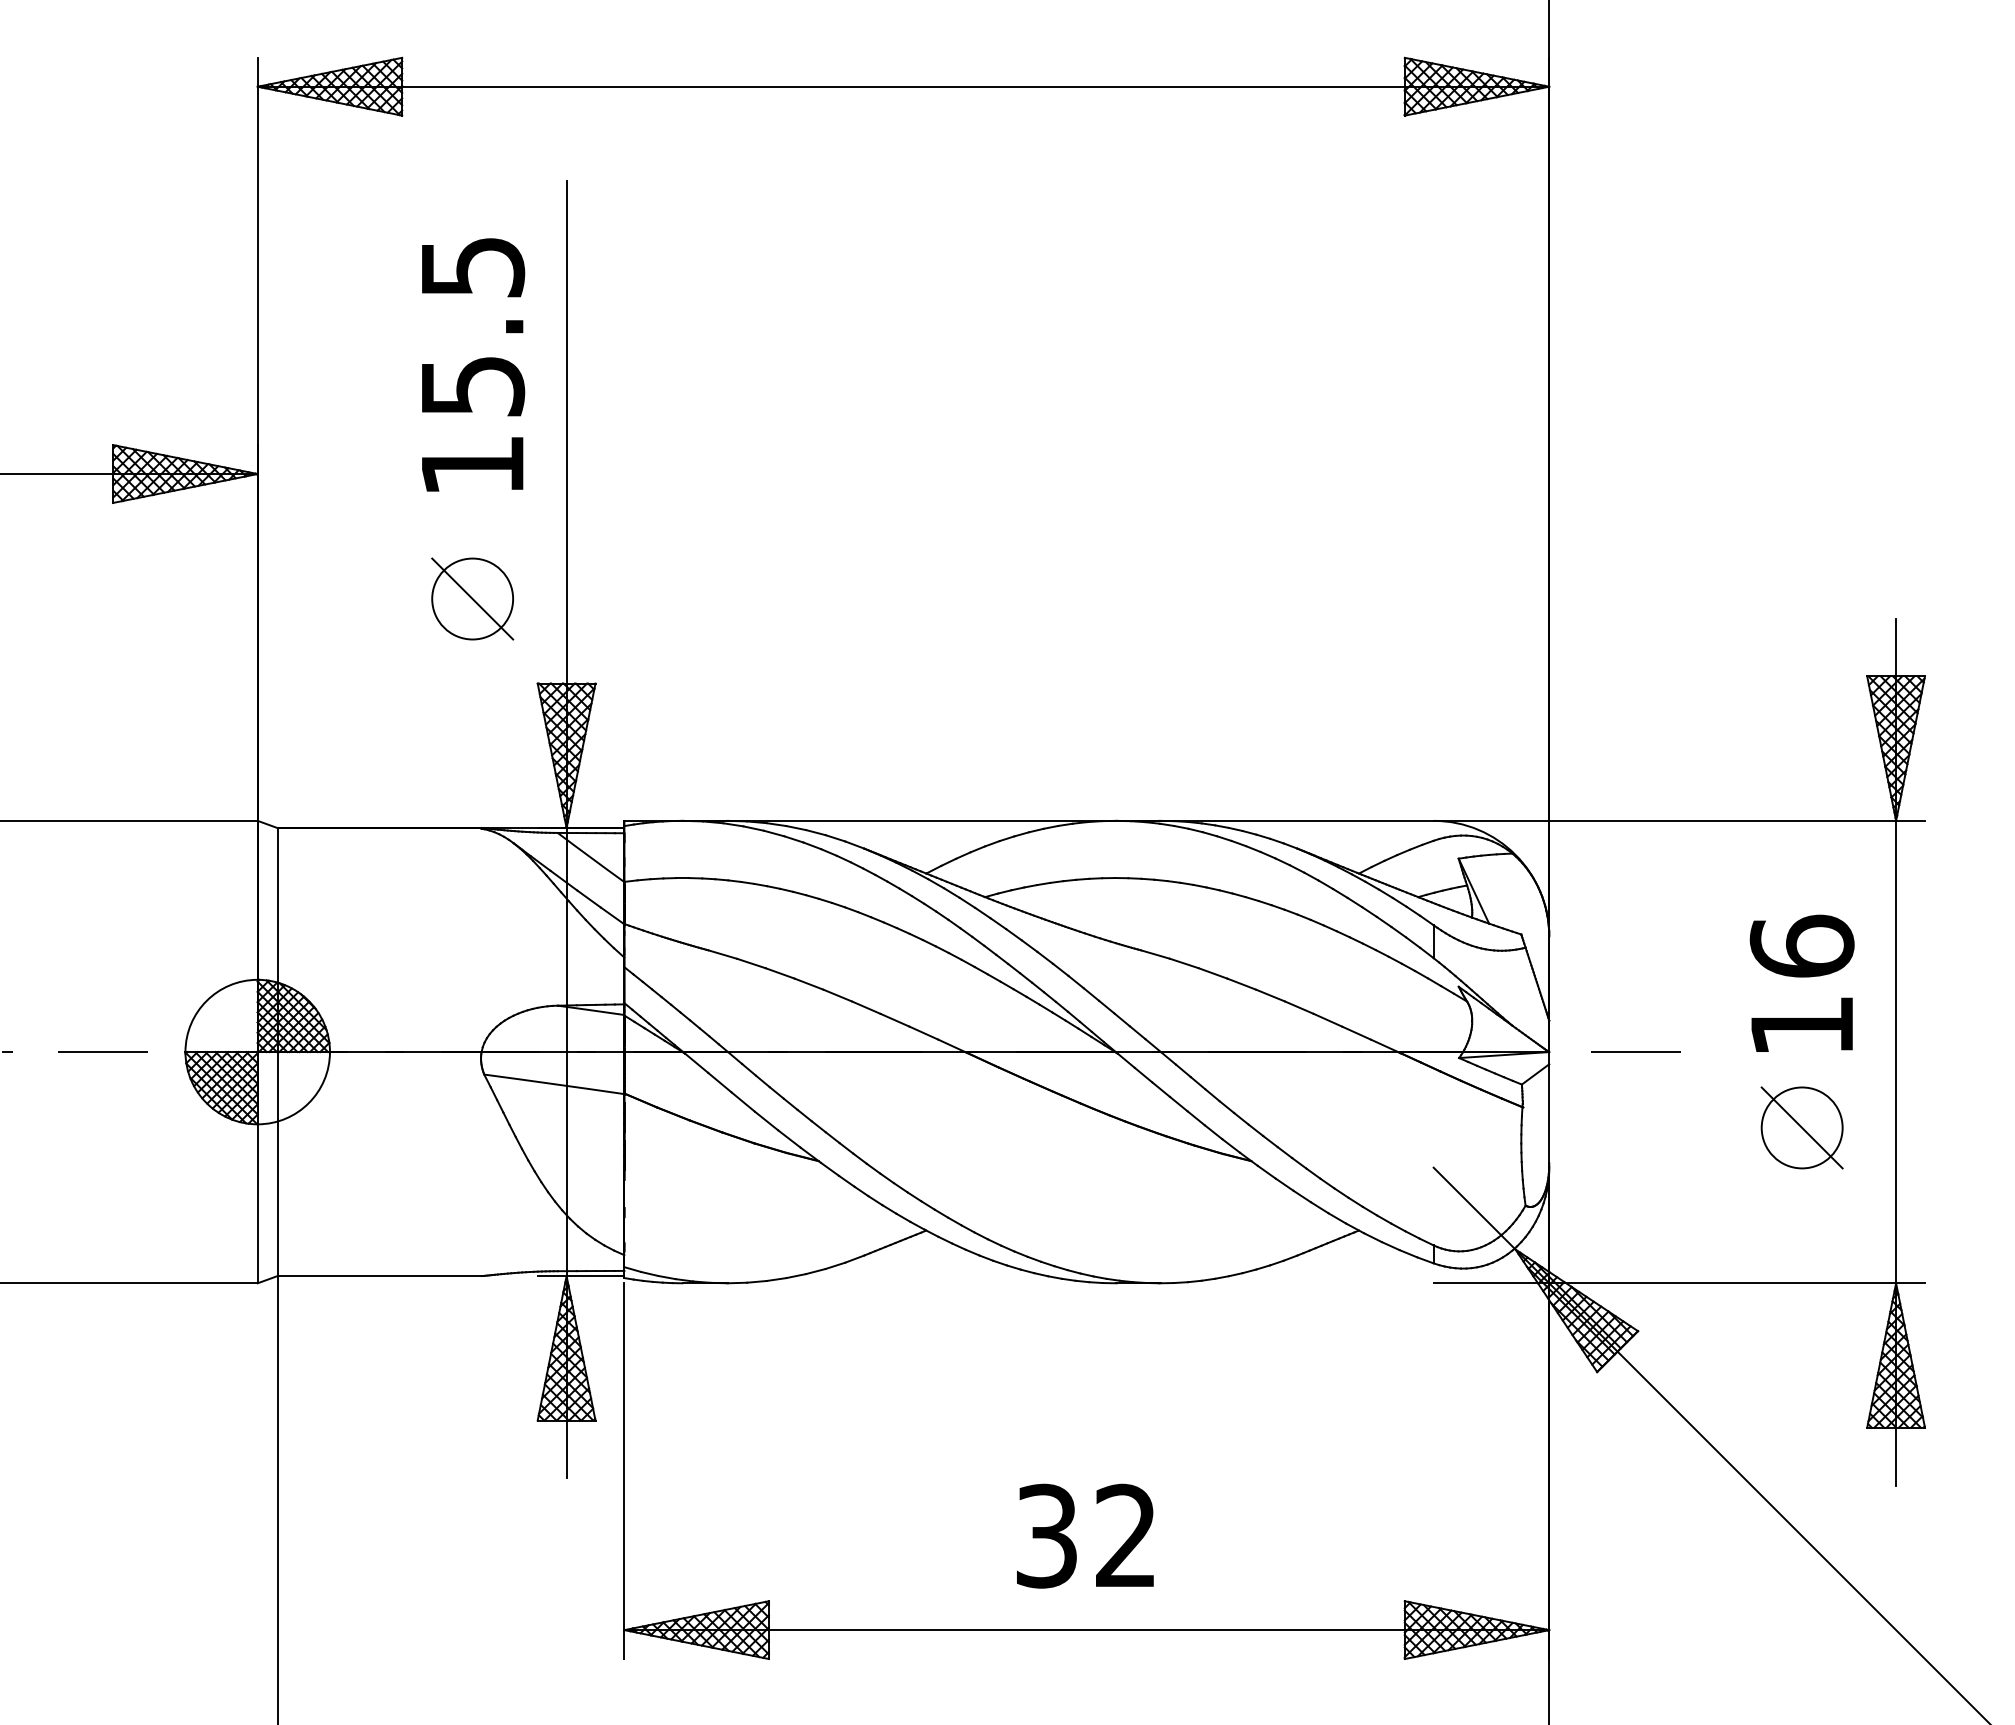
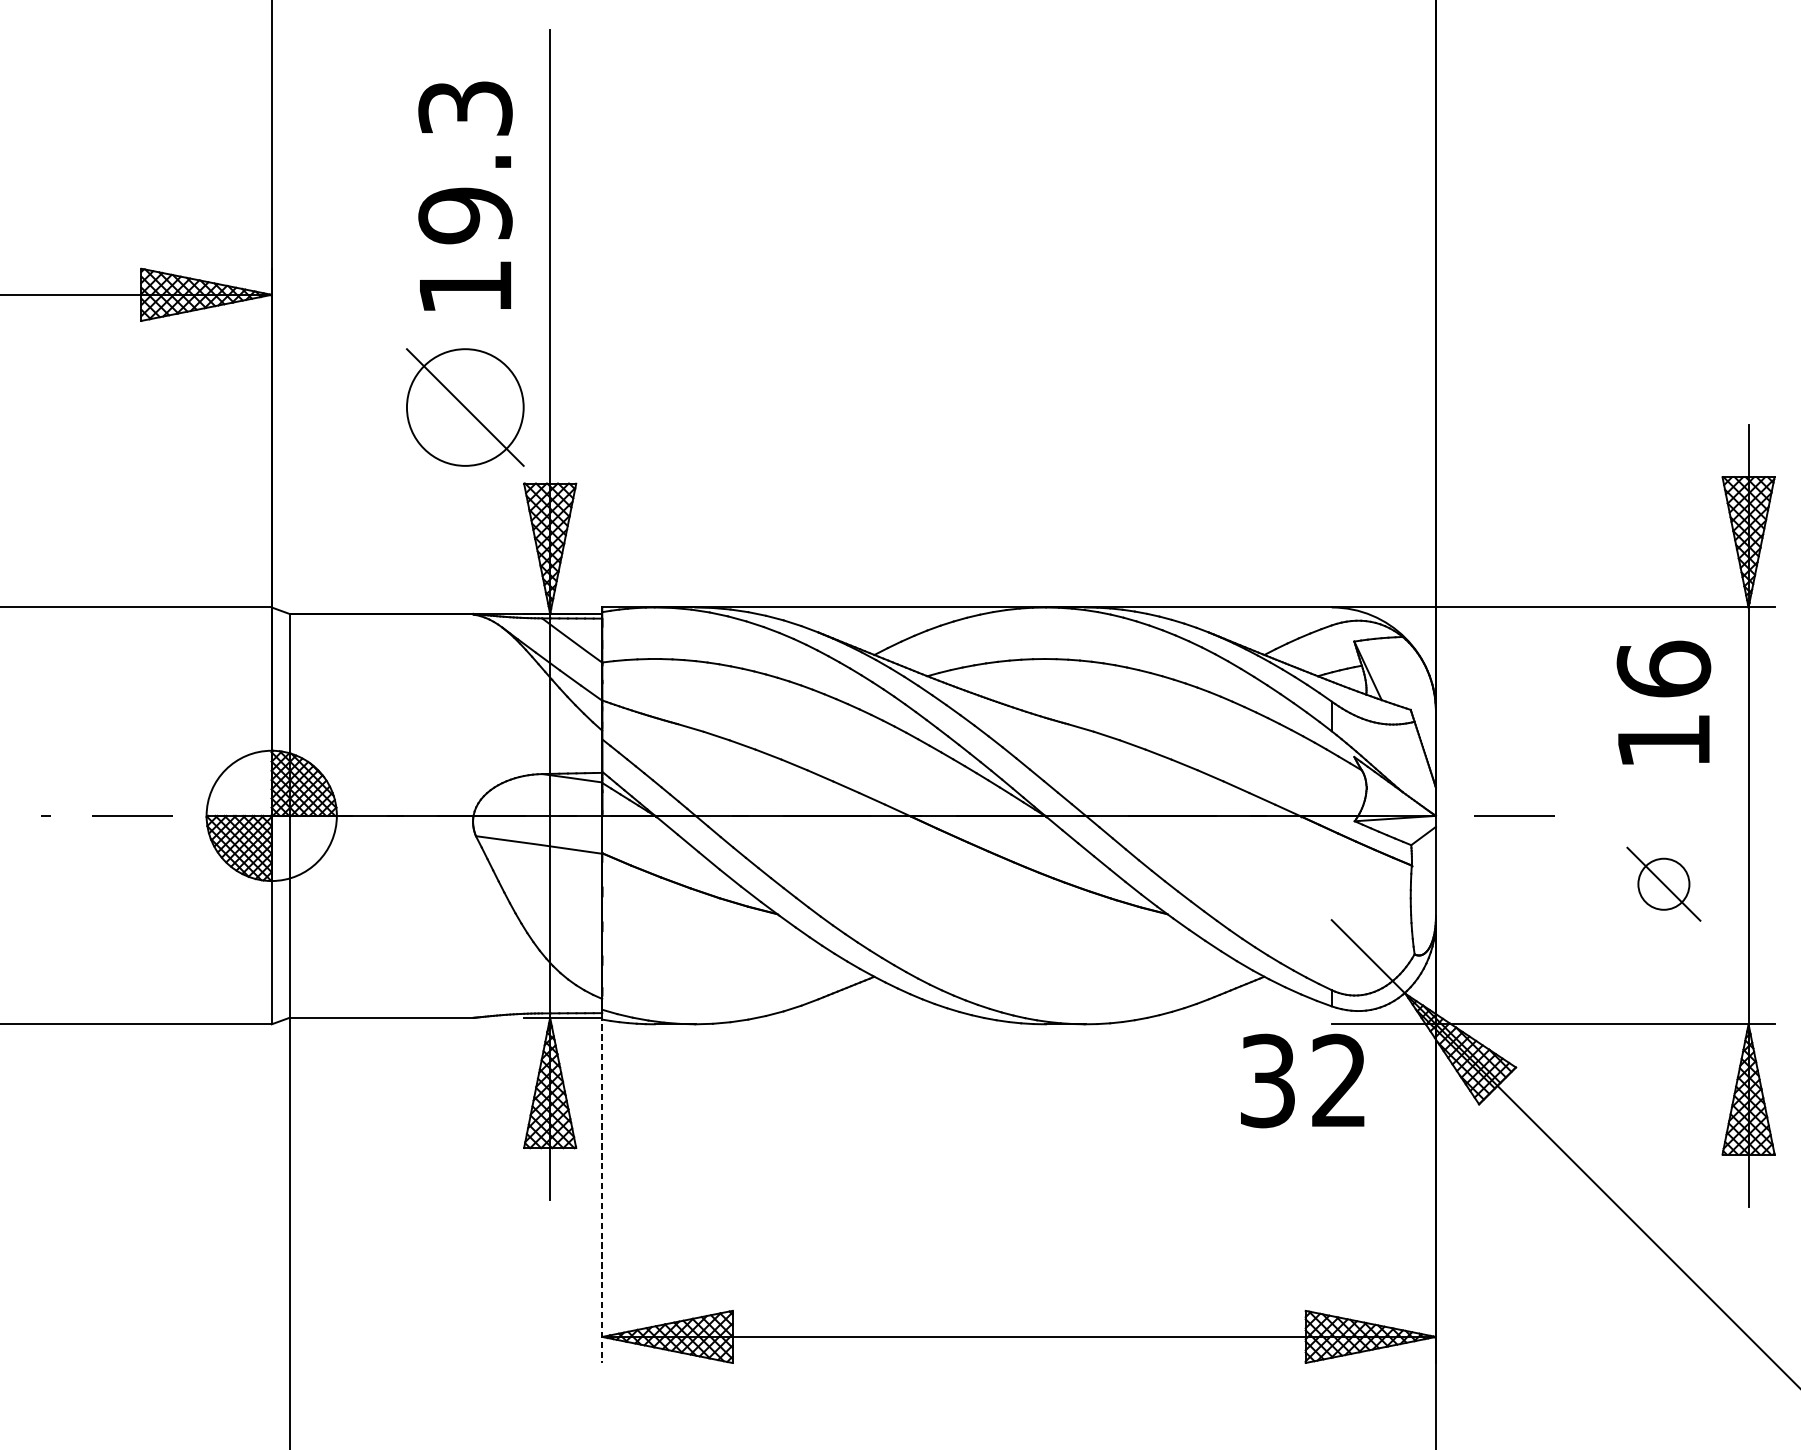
text: (472, 327) -> (465, 162), 15.5 -> 19.3
part: (472, 598) -> (465, 407), size x1.6
text: (1801, 982) -> (1663, 701), moved
circle: (1801, 1127) -> (1663, 883), size x0.7
line: (624, 1471) -> (602, 1193), solid -> dashed
text: (1085, 1535) -> (1302, 1080), moved

